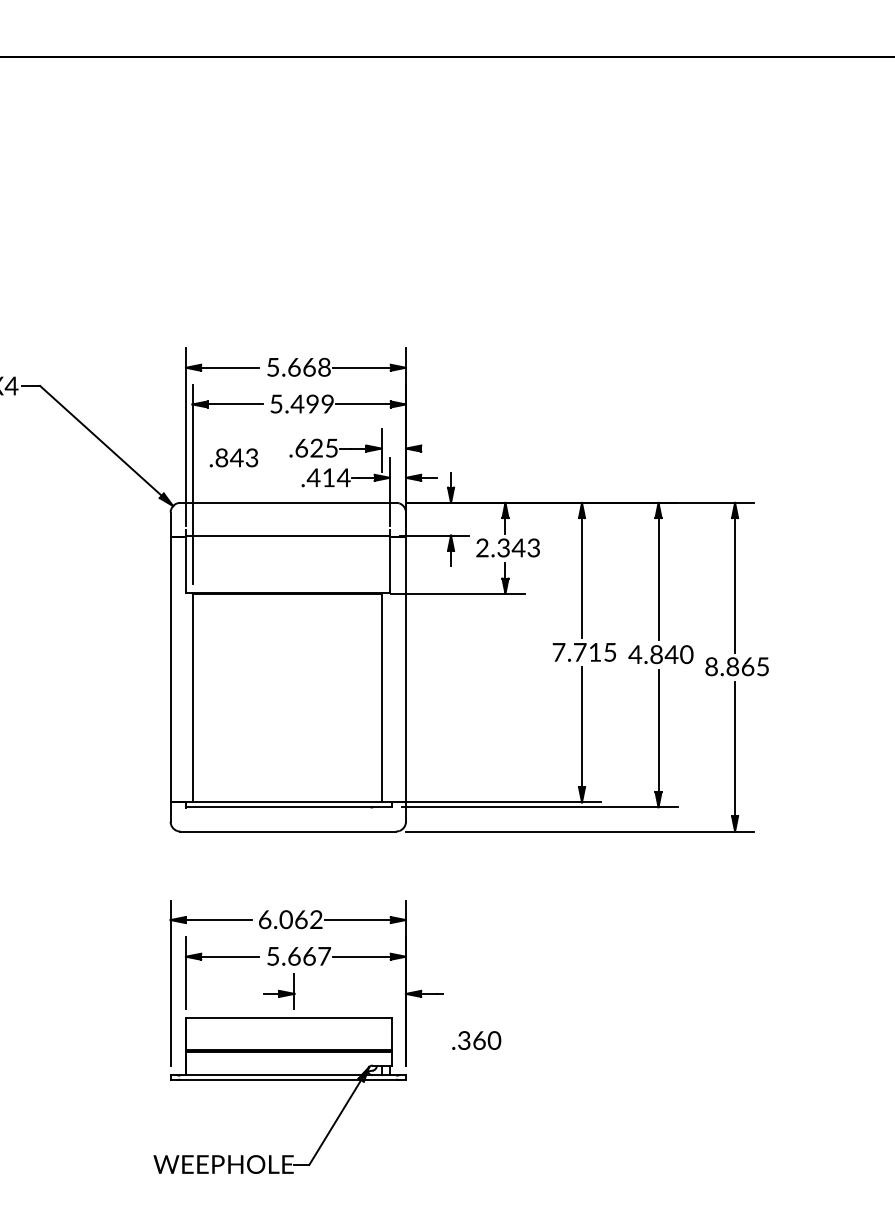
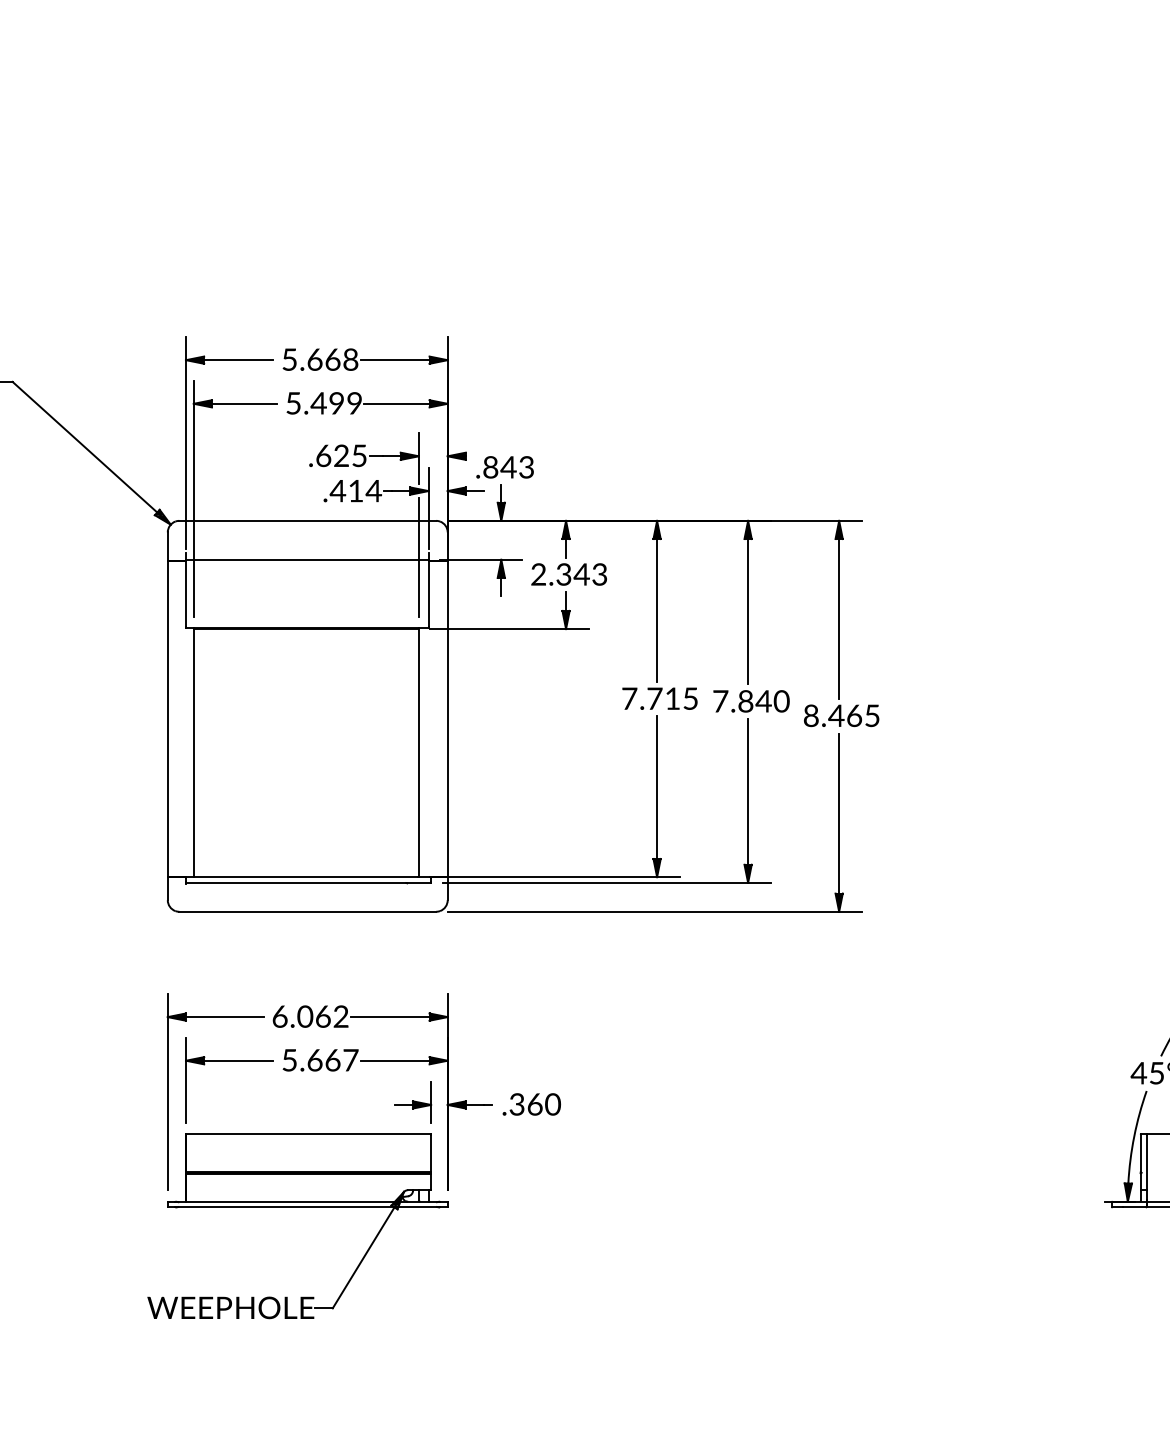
text: (233, 457) -> (504, 467), moved
line: (381, 533) -> (418, 557), added
text: (635, 654) -> (720, 701), 4.840 -> 7.840
text: (732, 666) -> (836, 715), 8.865 -> 8.465
part: (279, 991) -> (413, 1102), moved
text: (476, 1040) -> (531, 1104), moved

